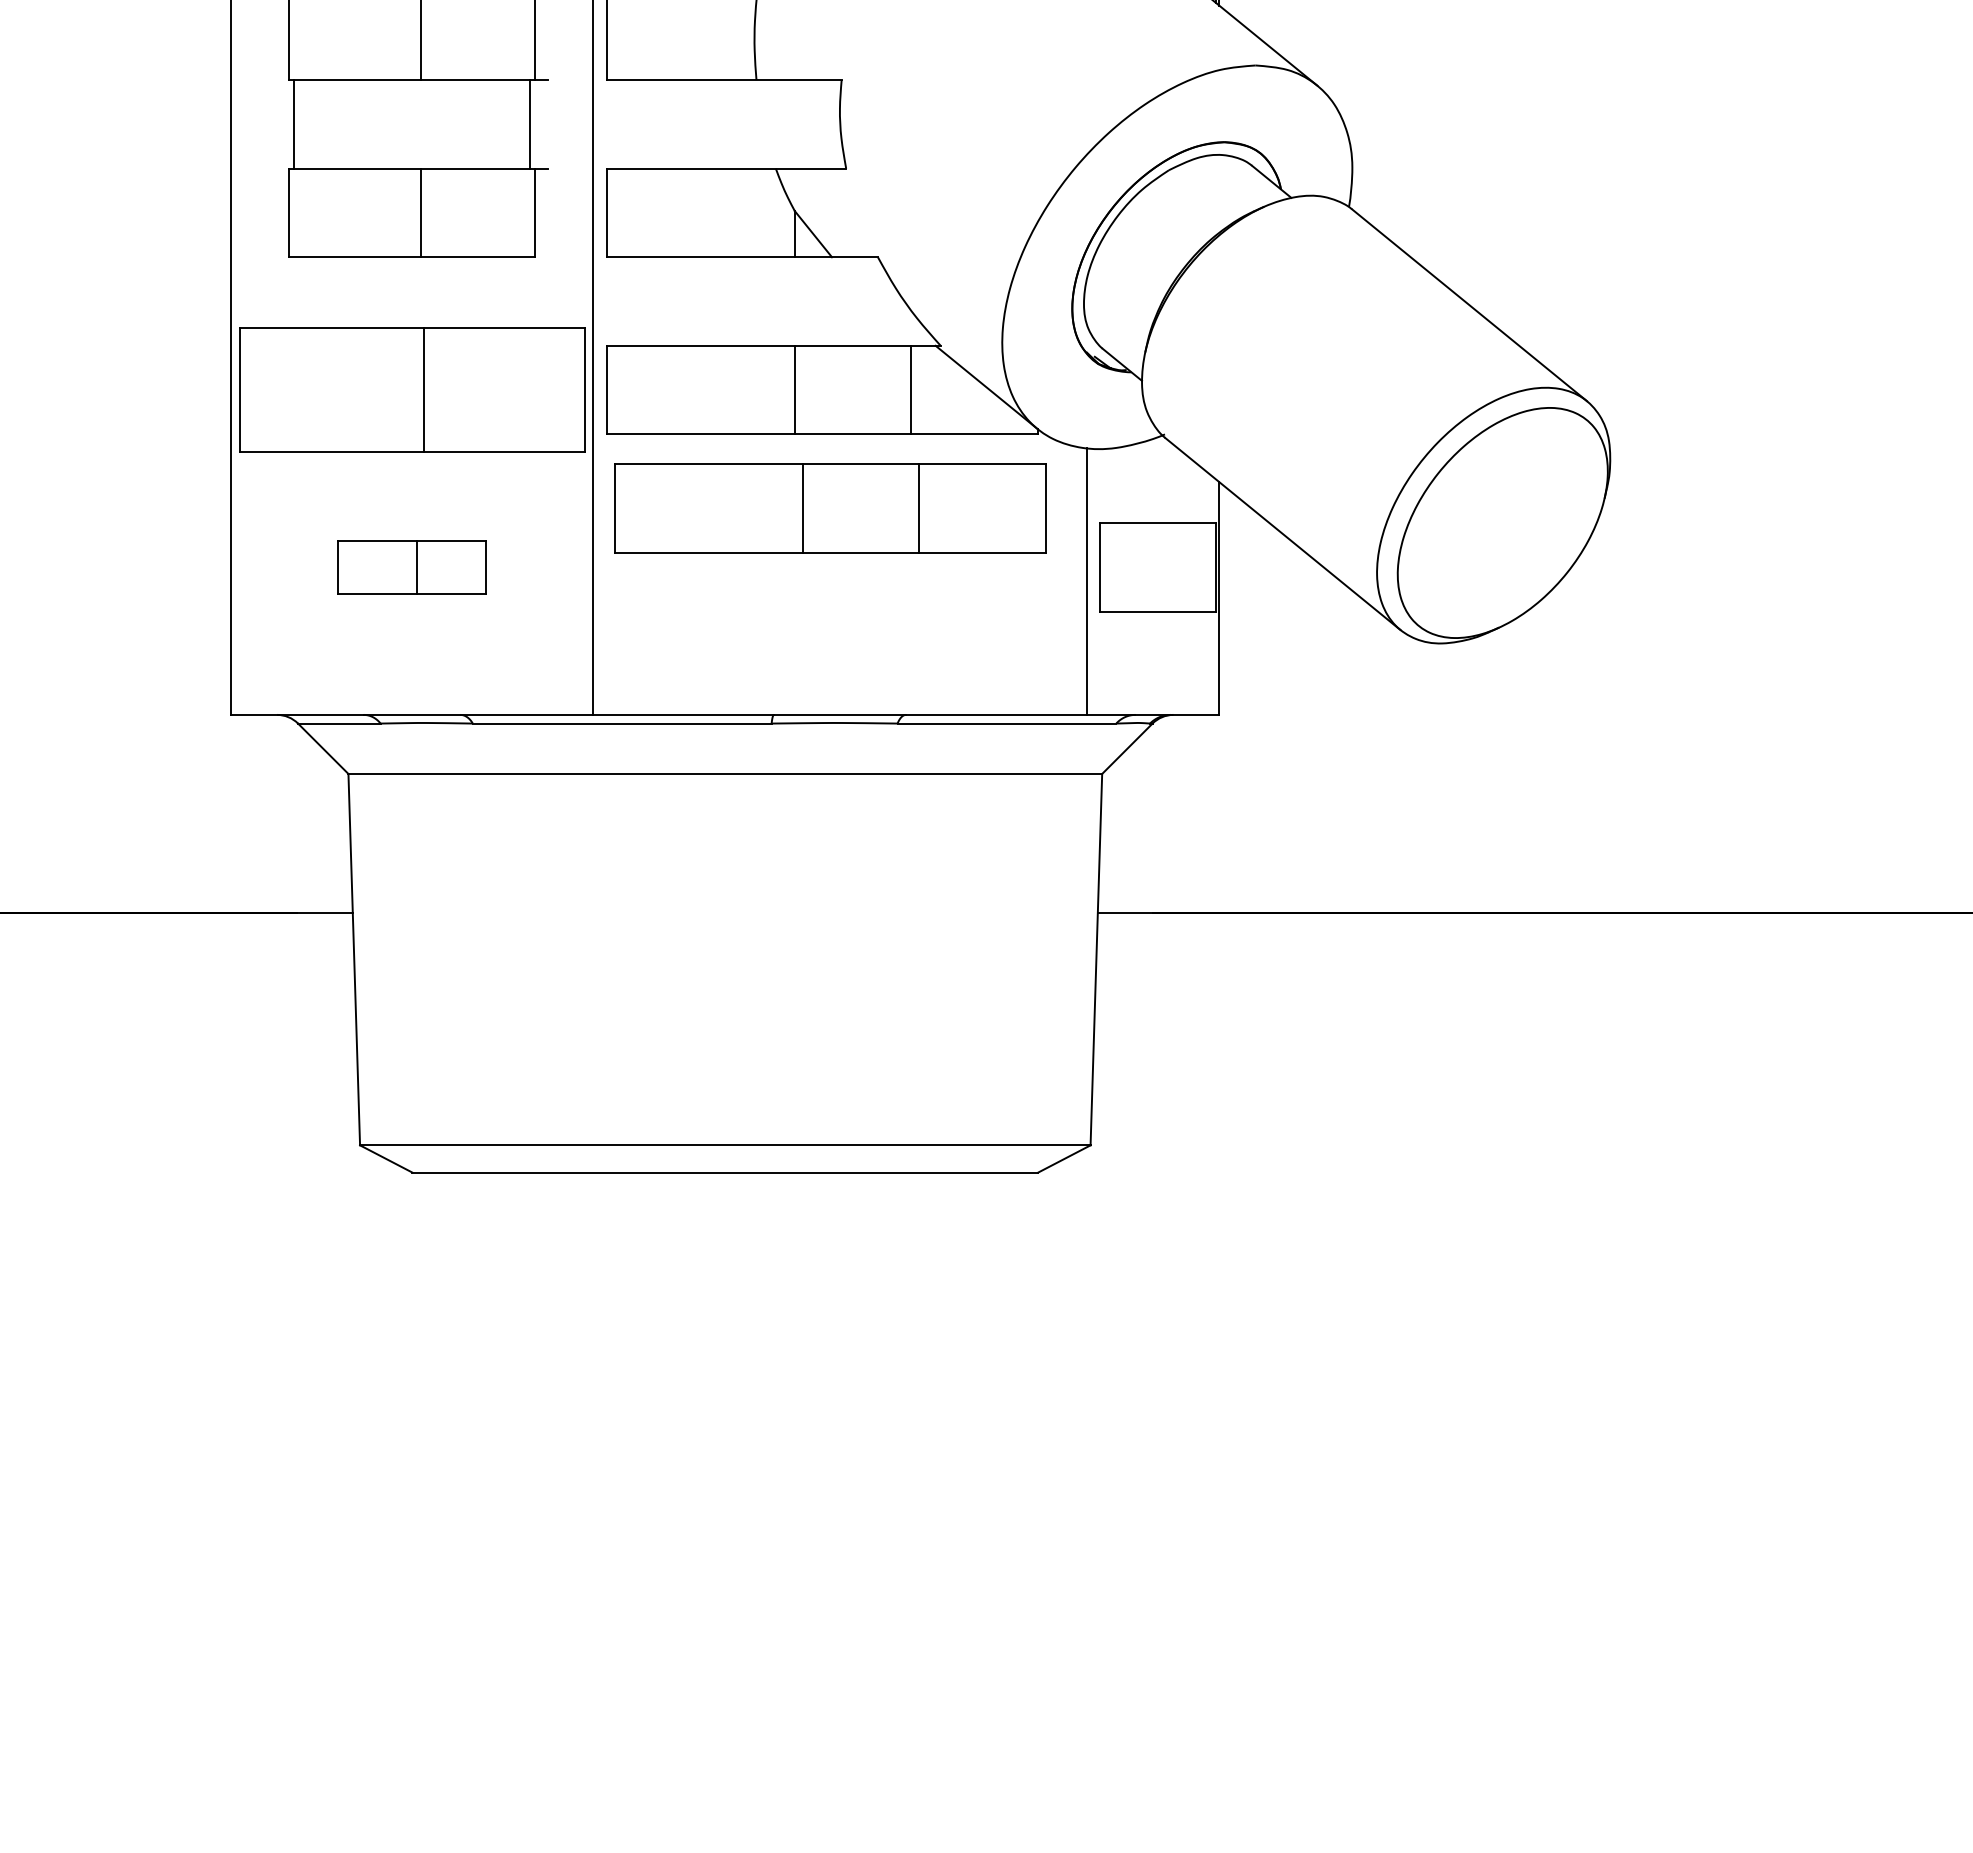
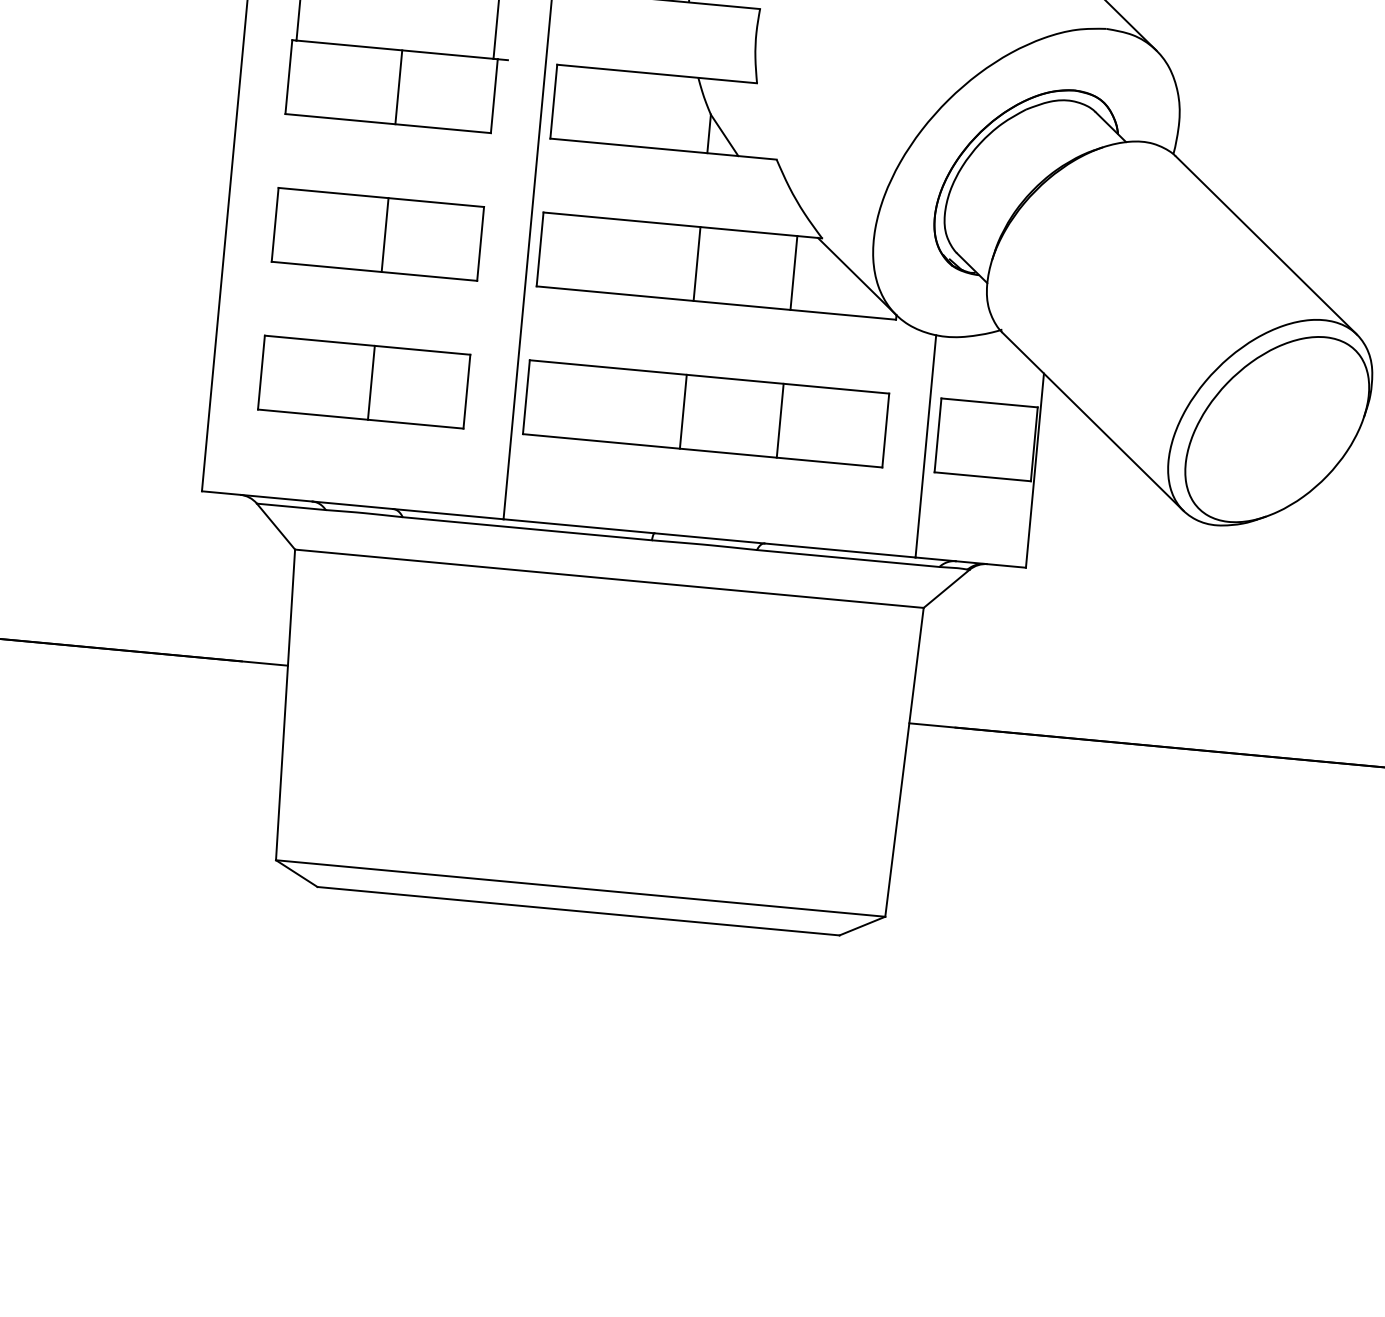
part: (411, 389) -> (377, 233), size x0.71
part: (830, 508) -> (706, 414), moved
part: (411, 567) -> (363, 382), size x1.67

